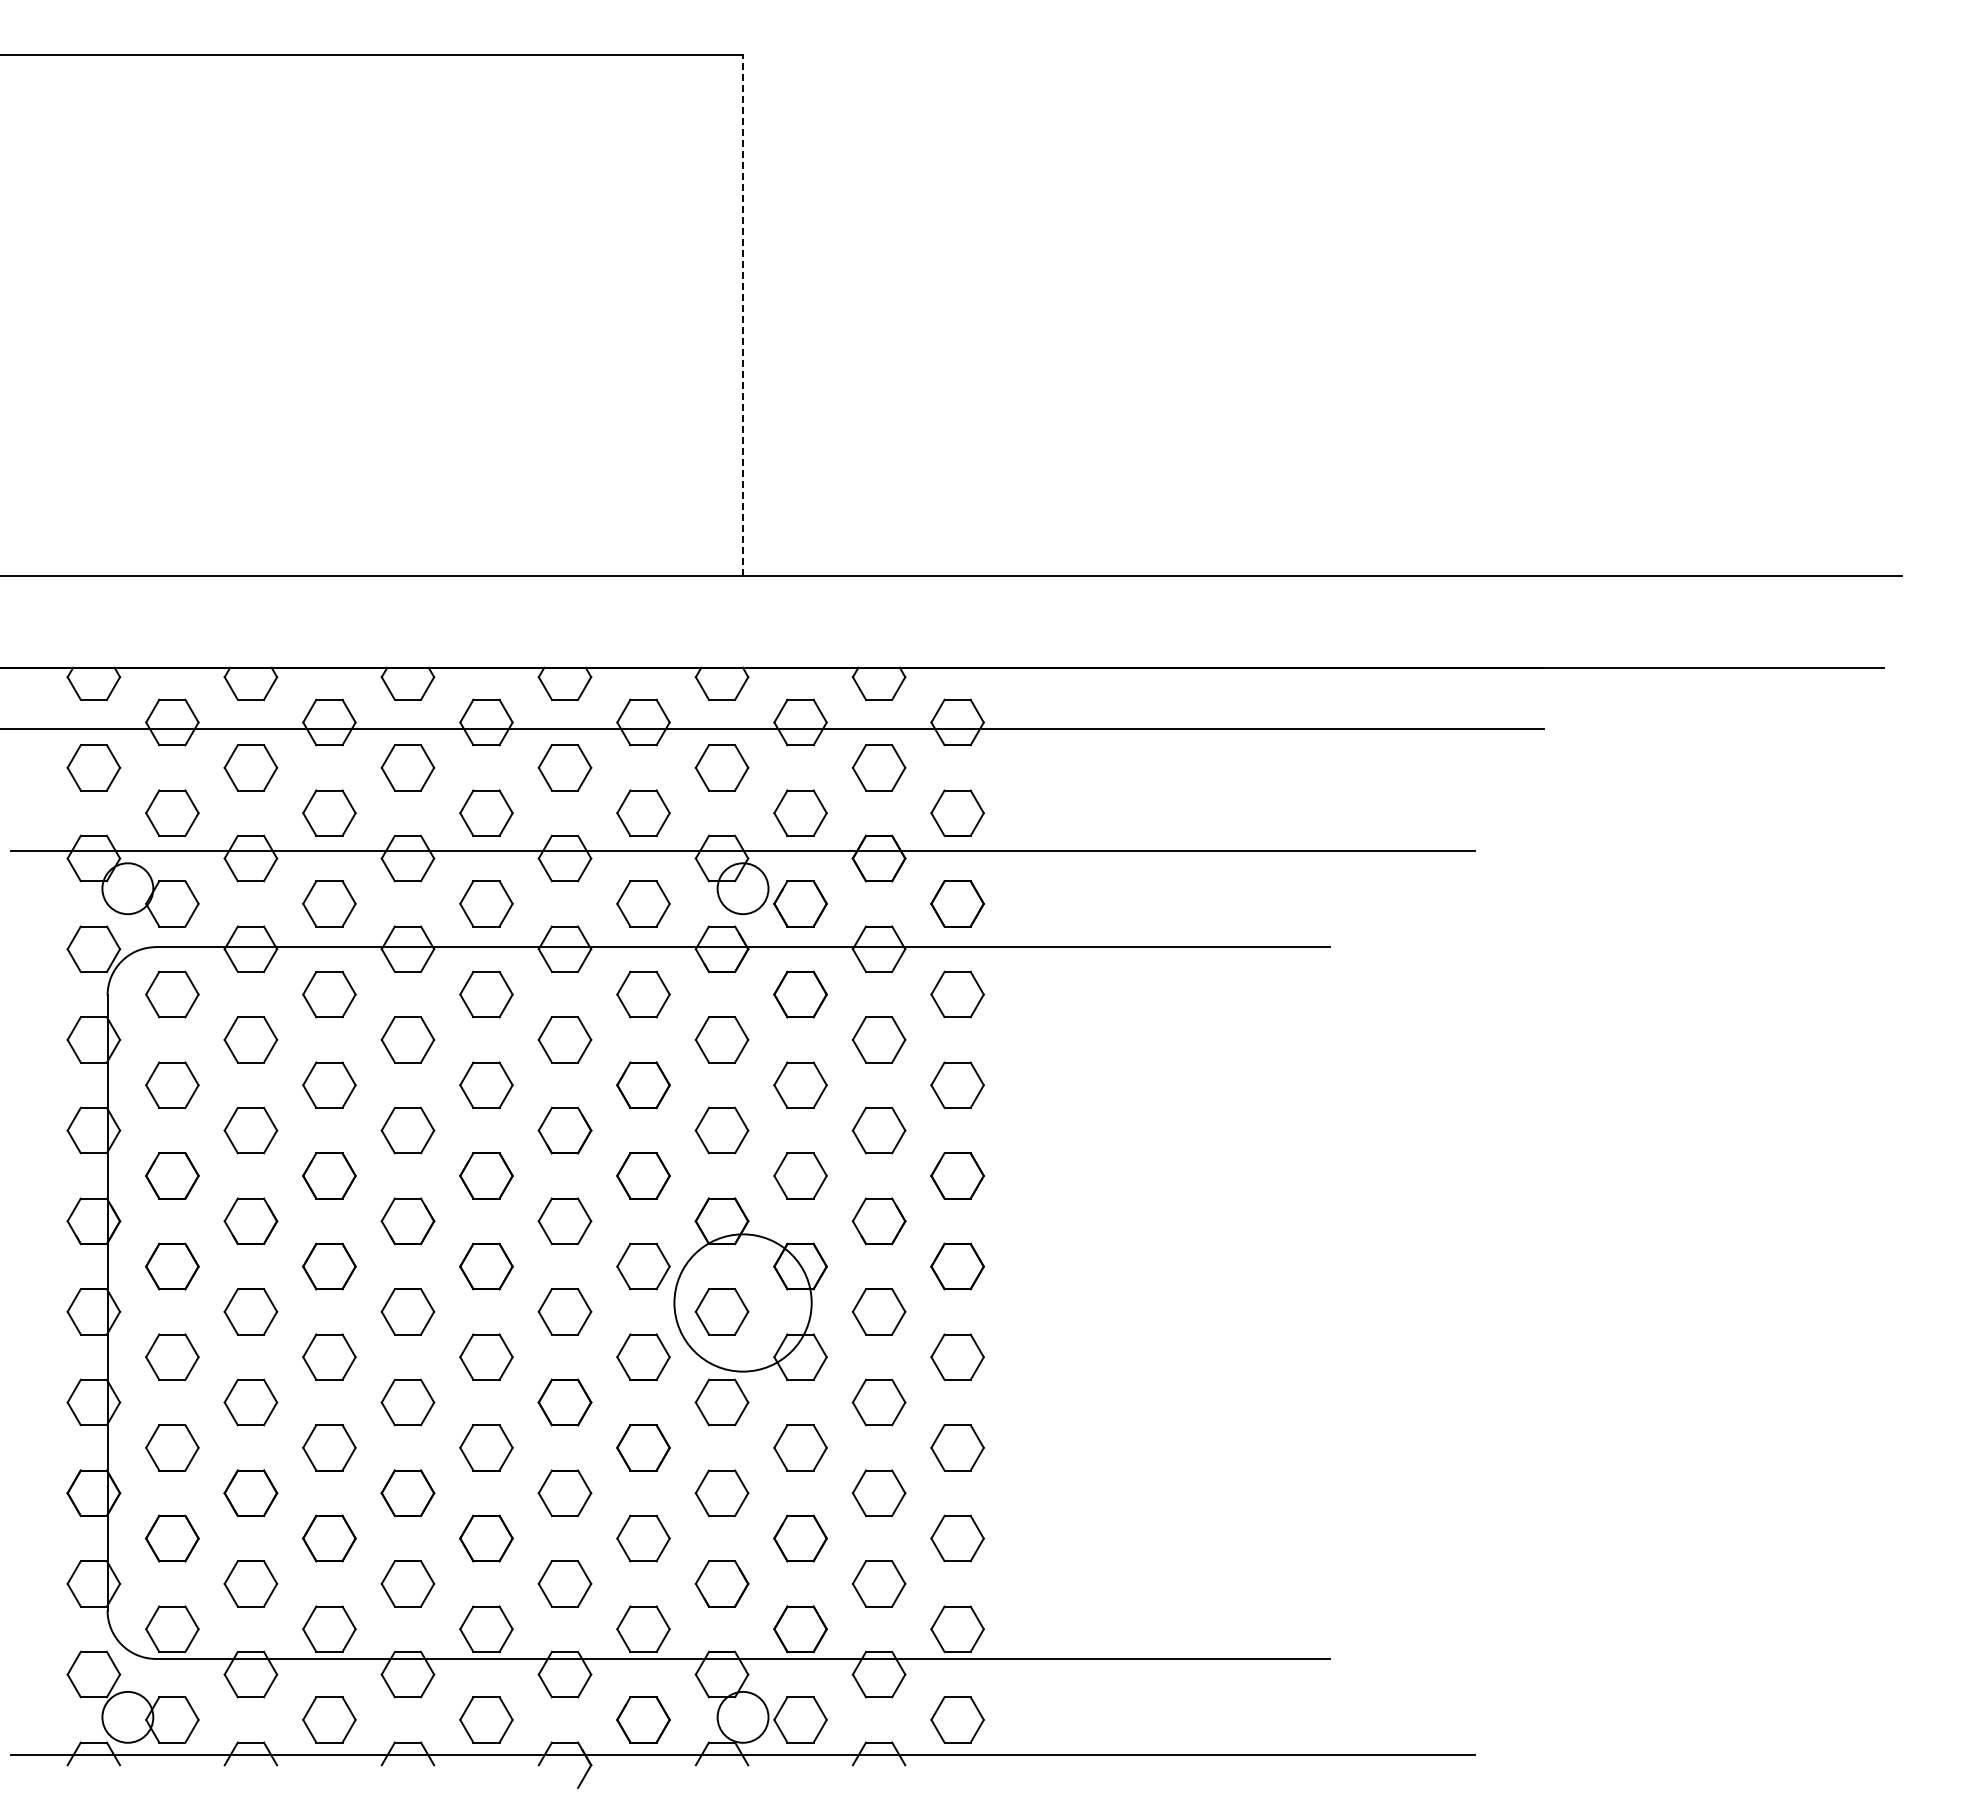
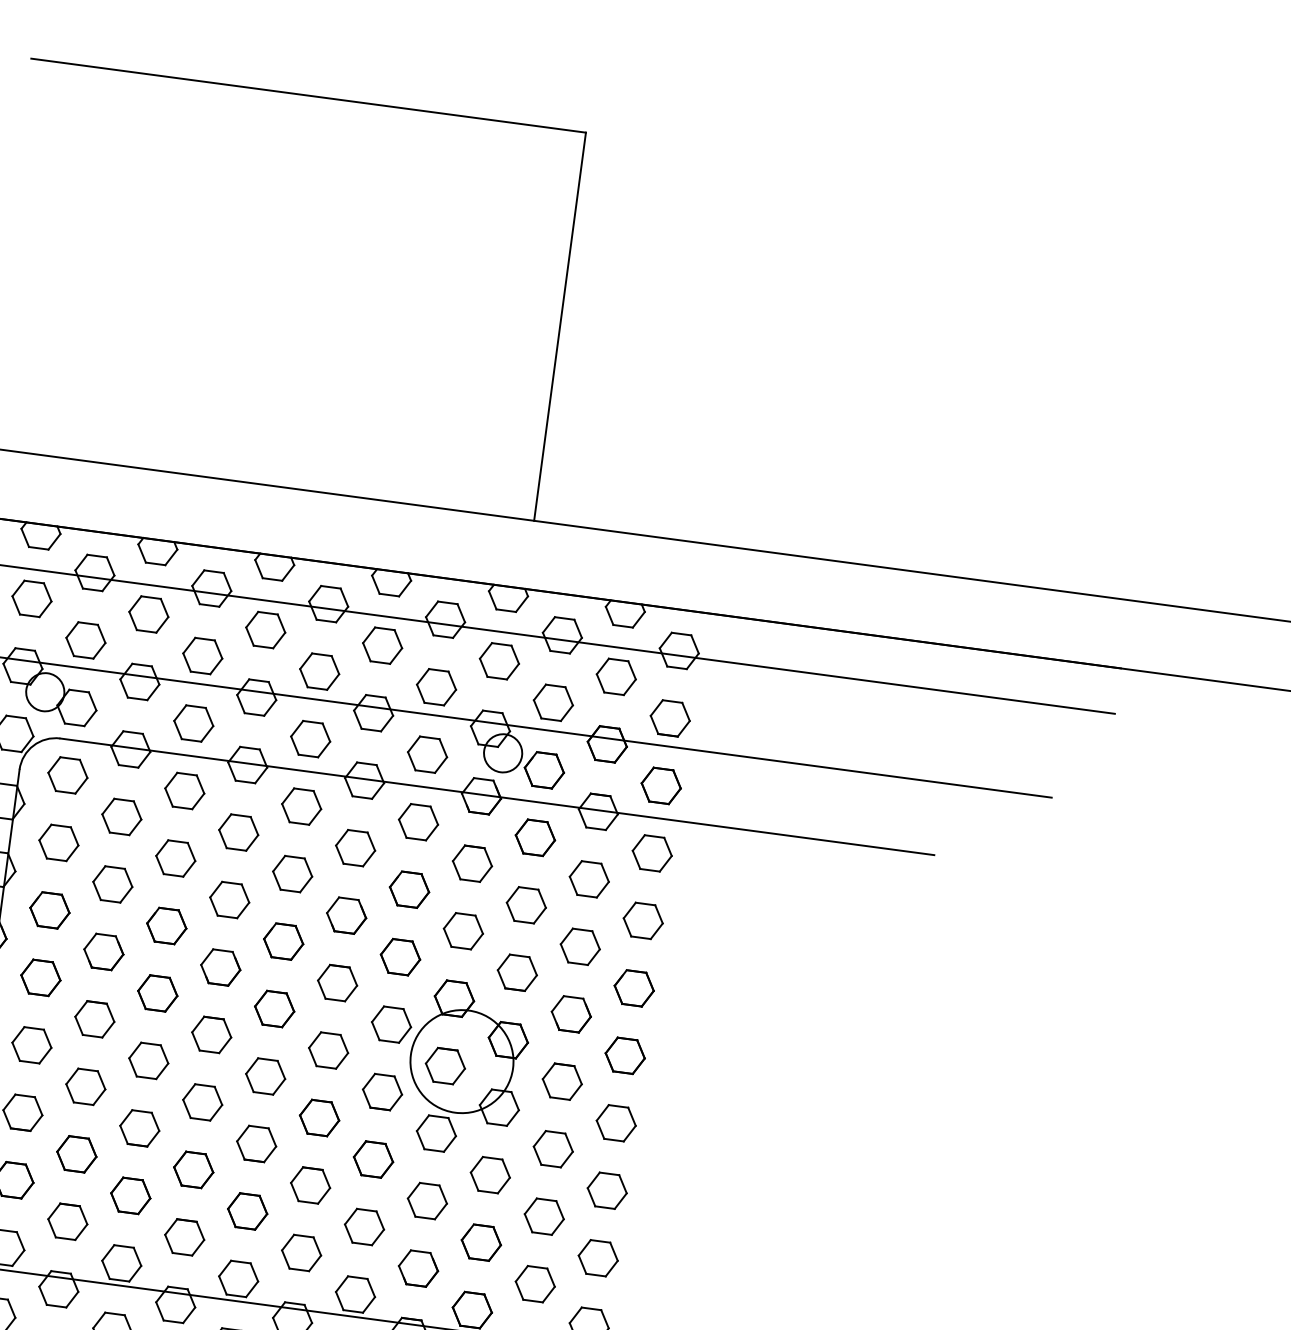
line: (743, 315) -> (560, 326), dashed -> solid

